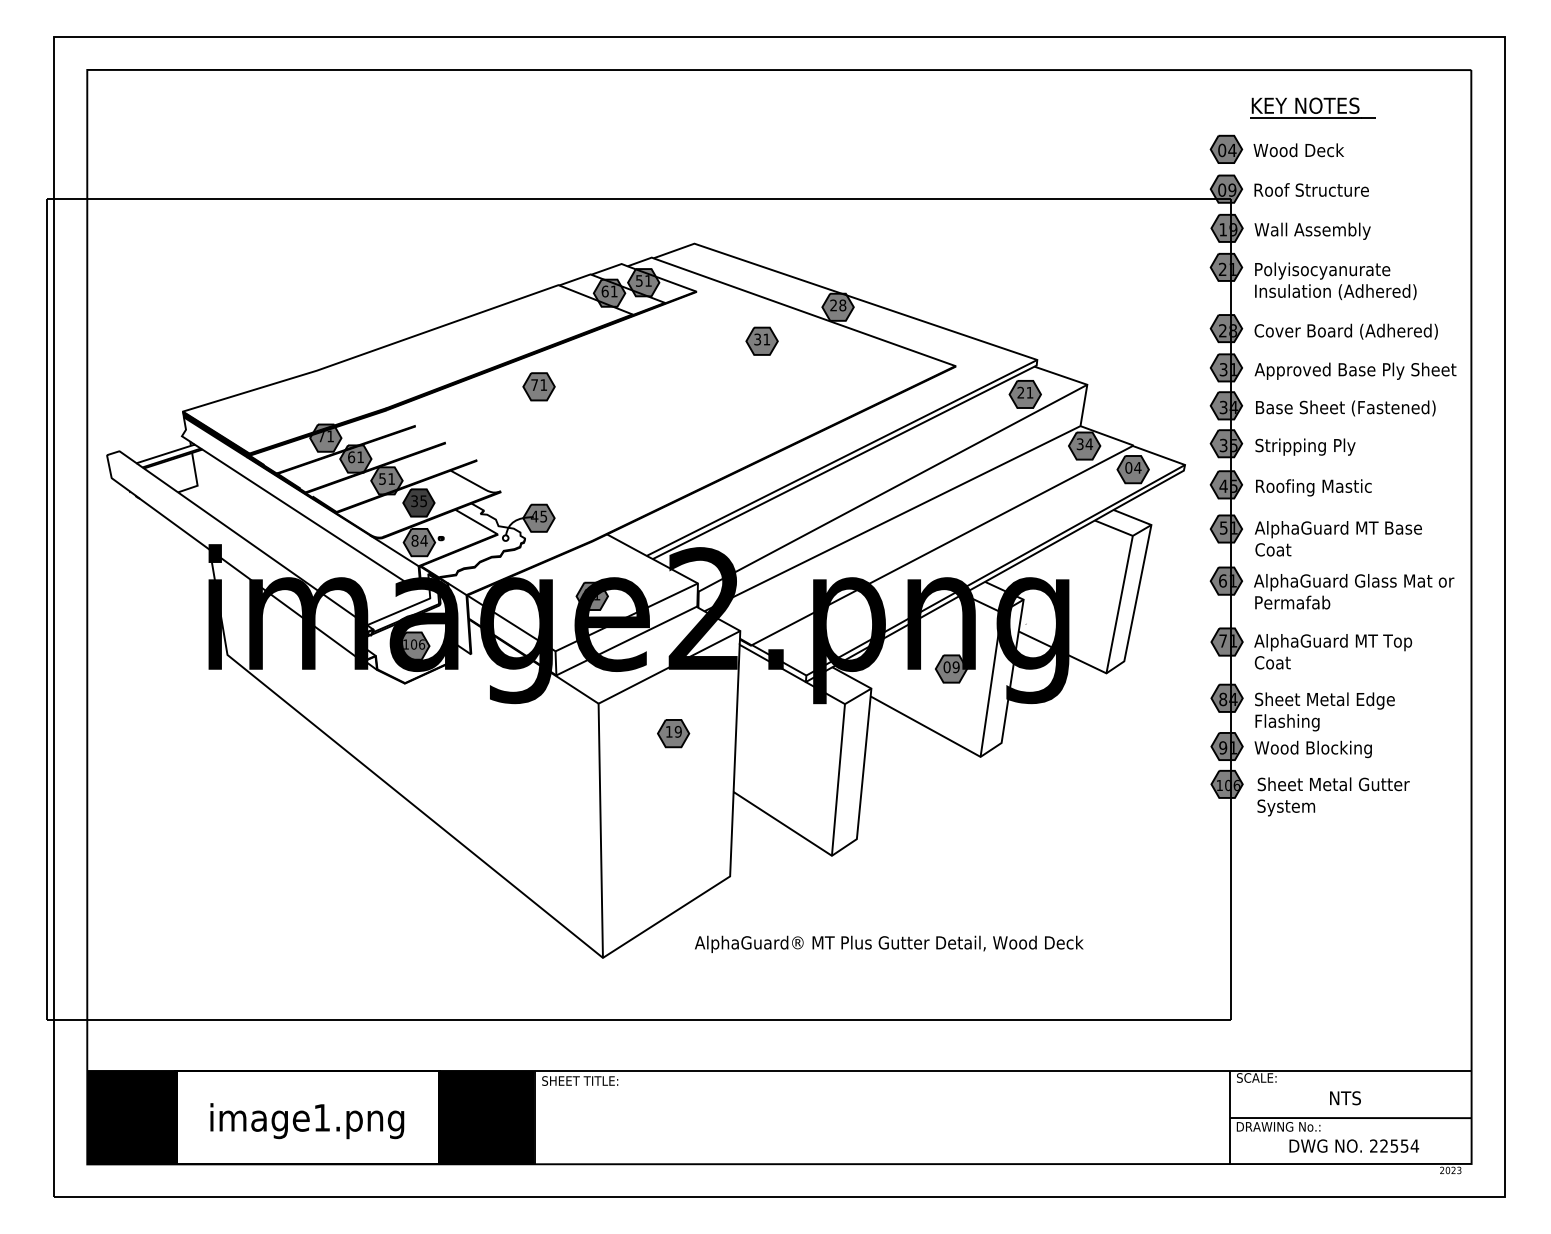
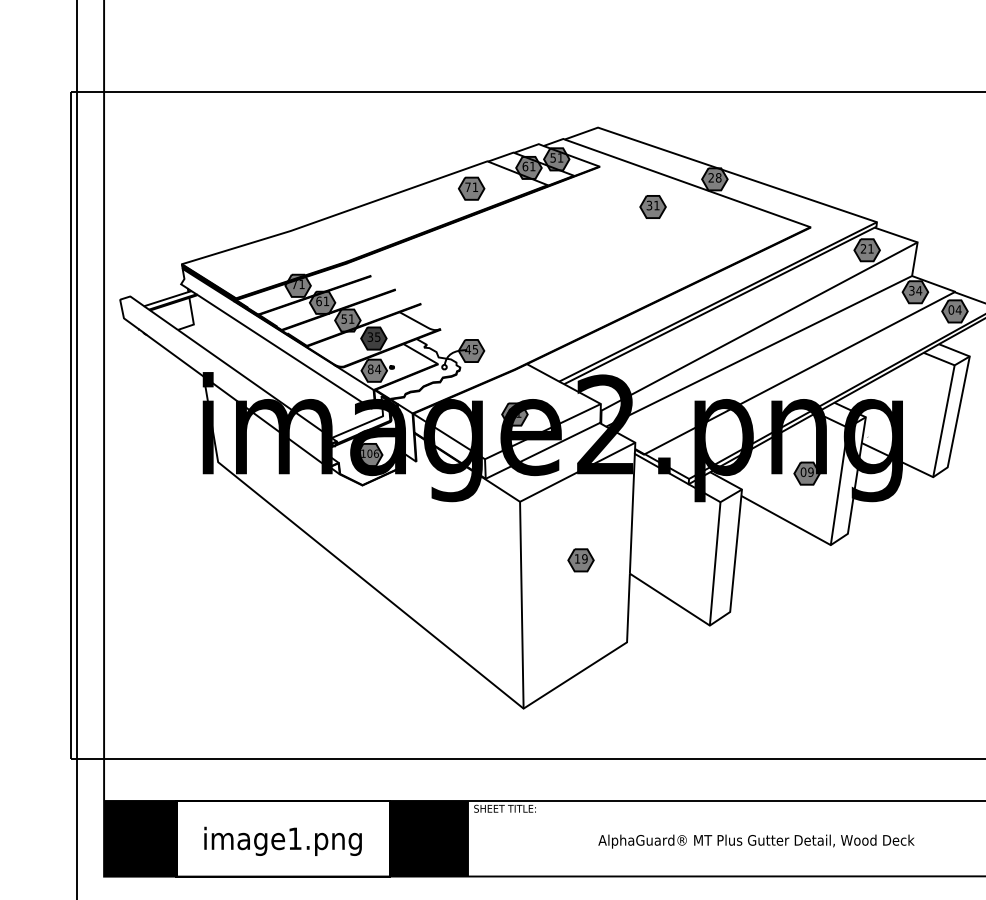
part: (538, 386) -> (471, 188), moved
part: (673, 733) -> (580, 560), moved
text: (889, 943) -> (756, 840), moved

